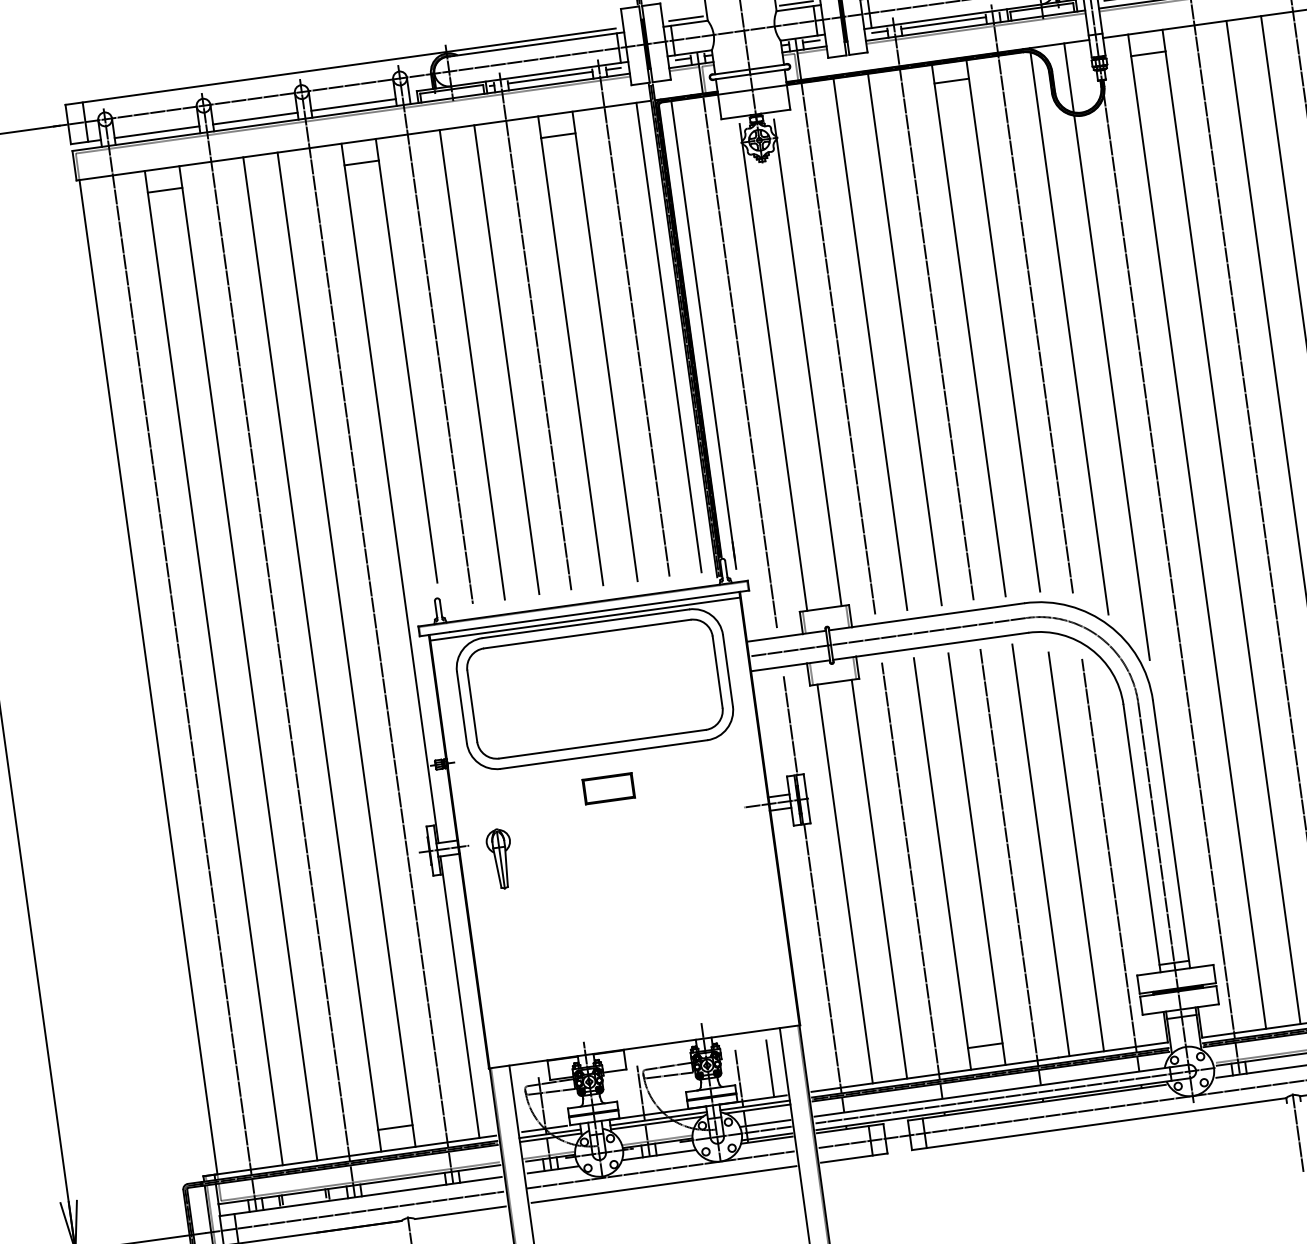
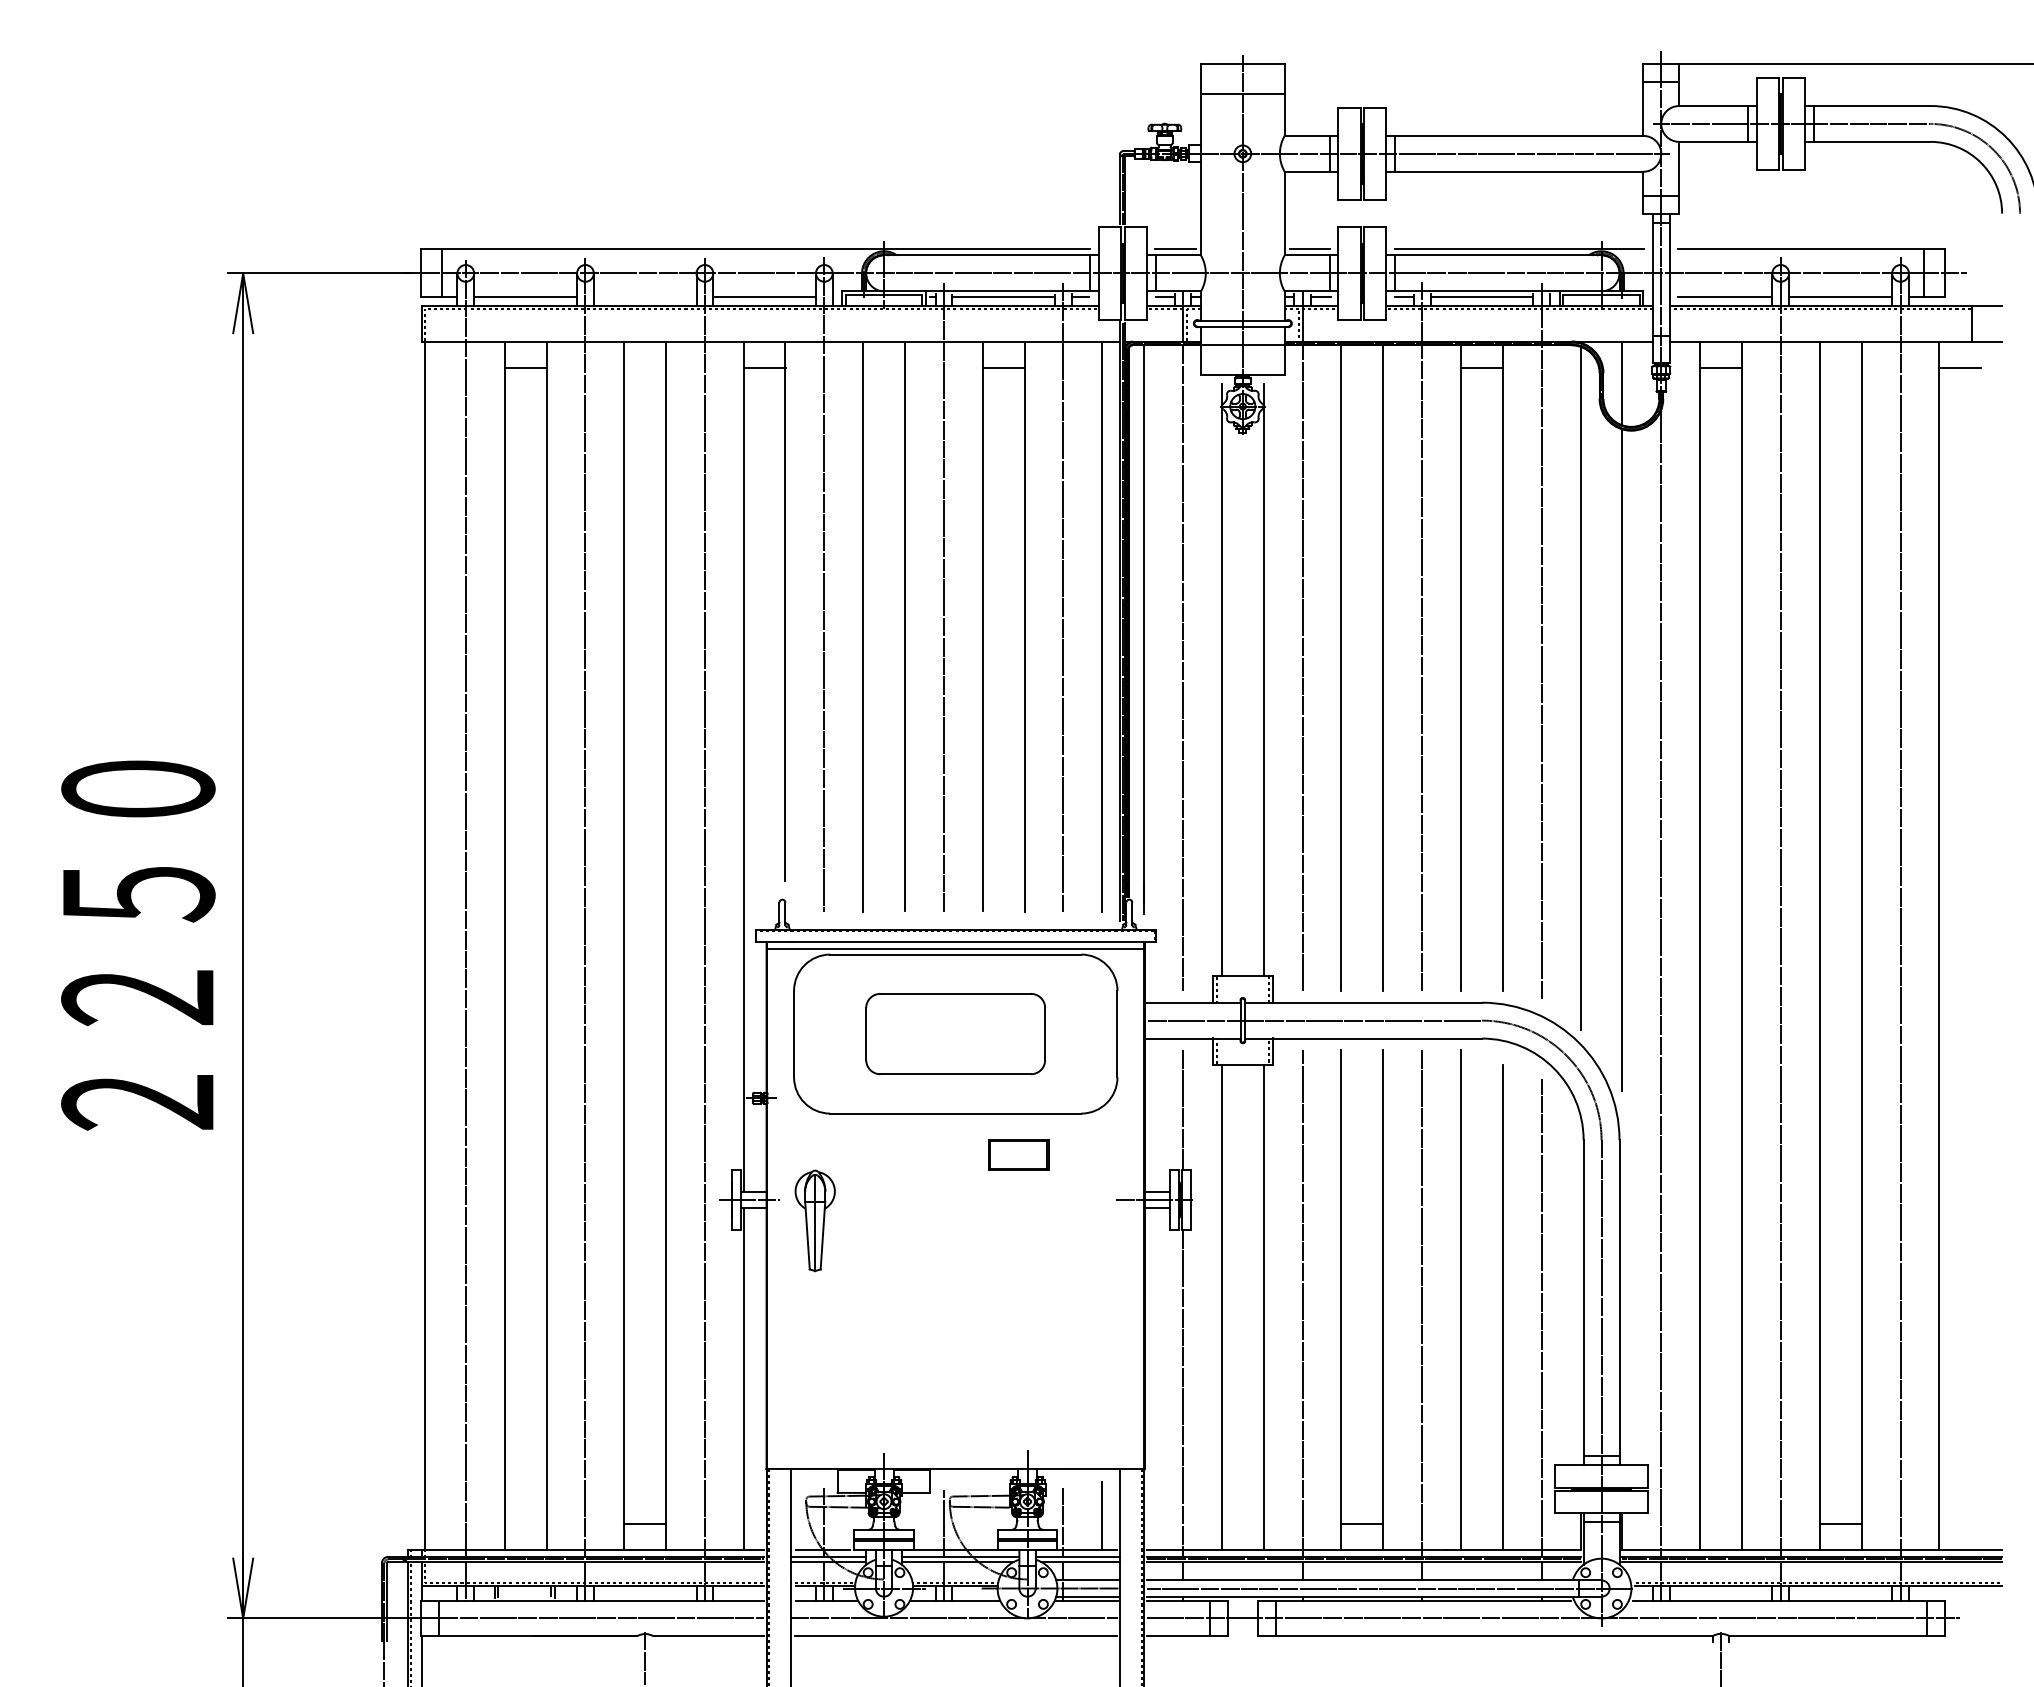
line: (254, 118) -> (644, 297), removed
part: (594, 688) -> (955, 1033), size x0.6
part: (608, 788) -> (1018, 1154), moved
part: (500, 858) -> (815, 1220), size x1.4

